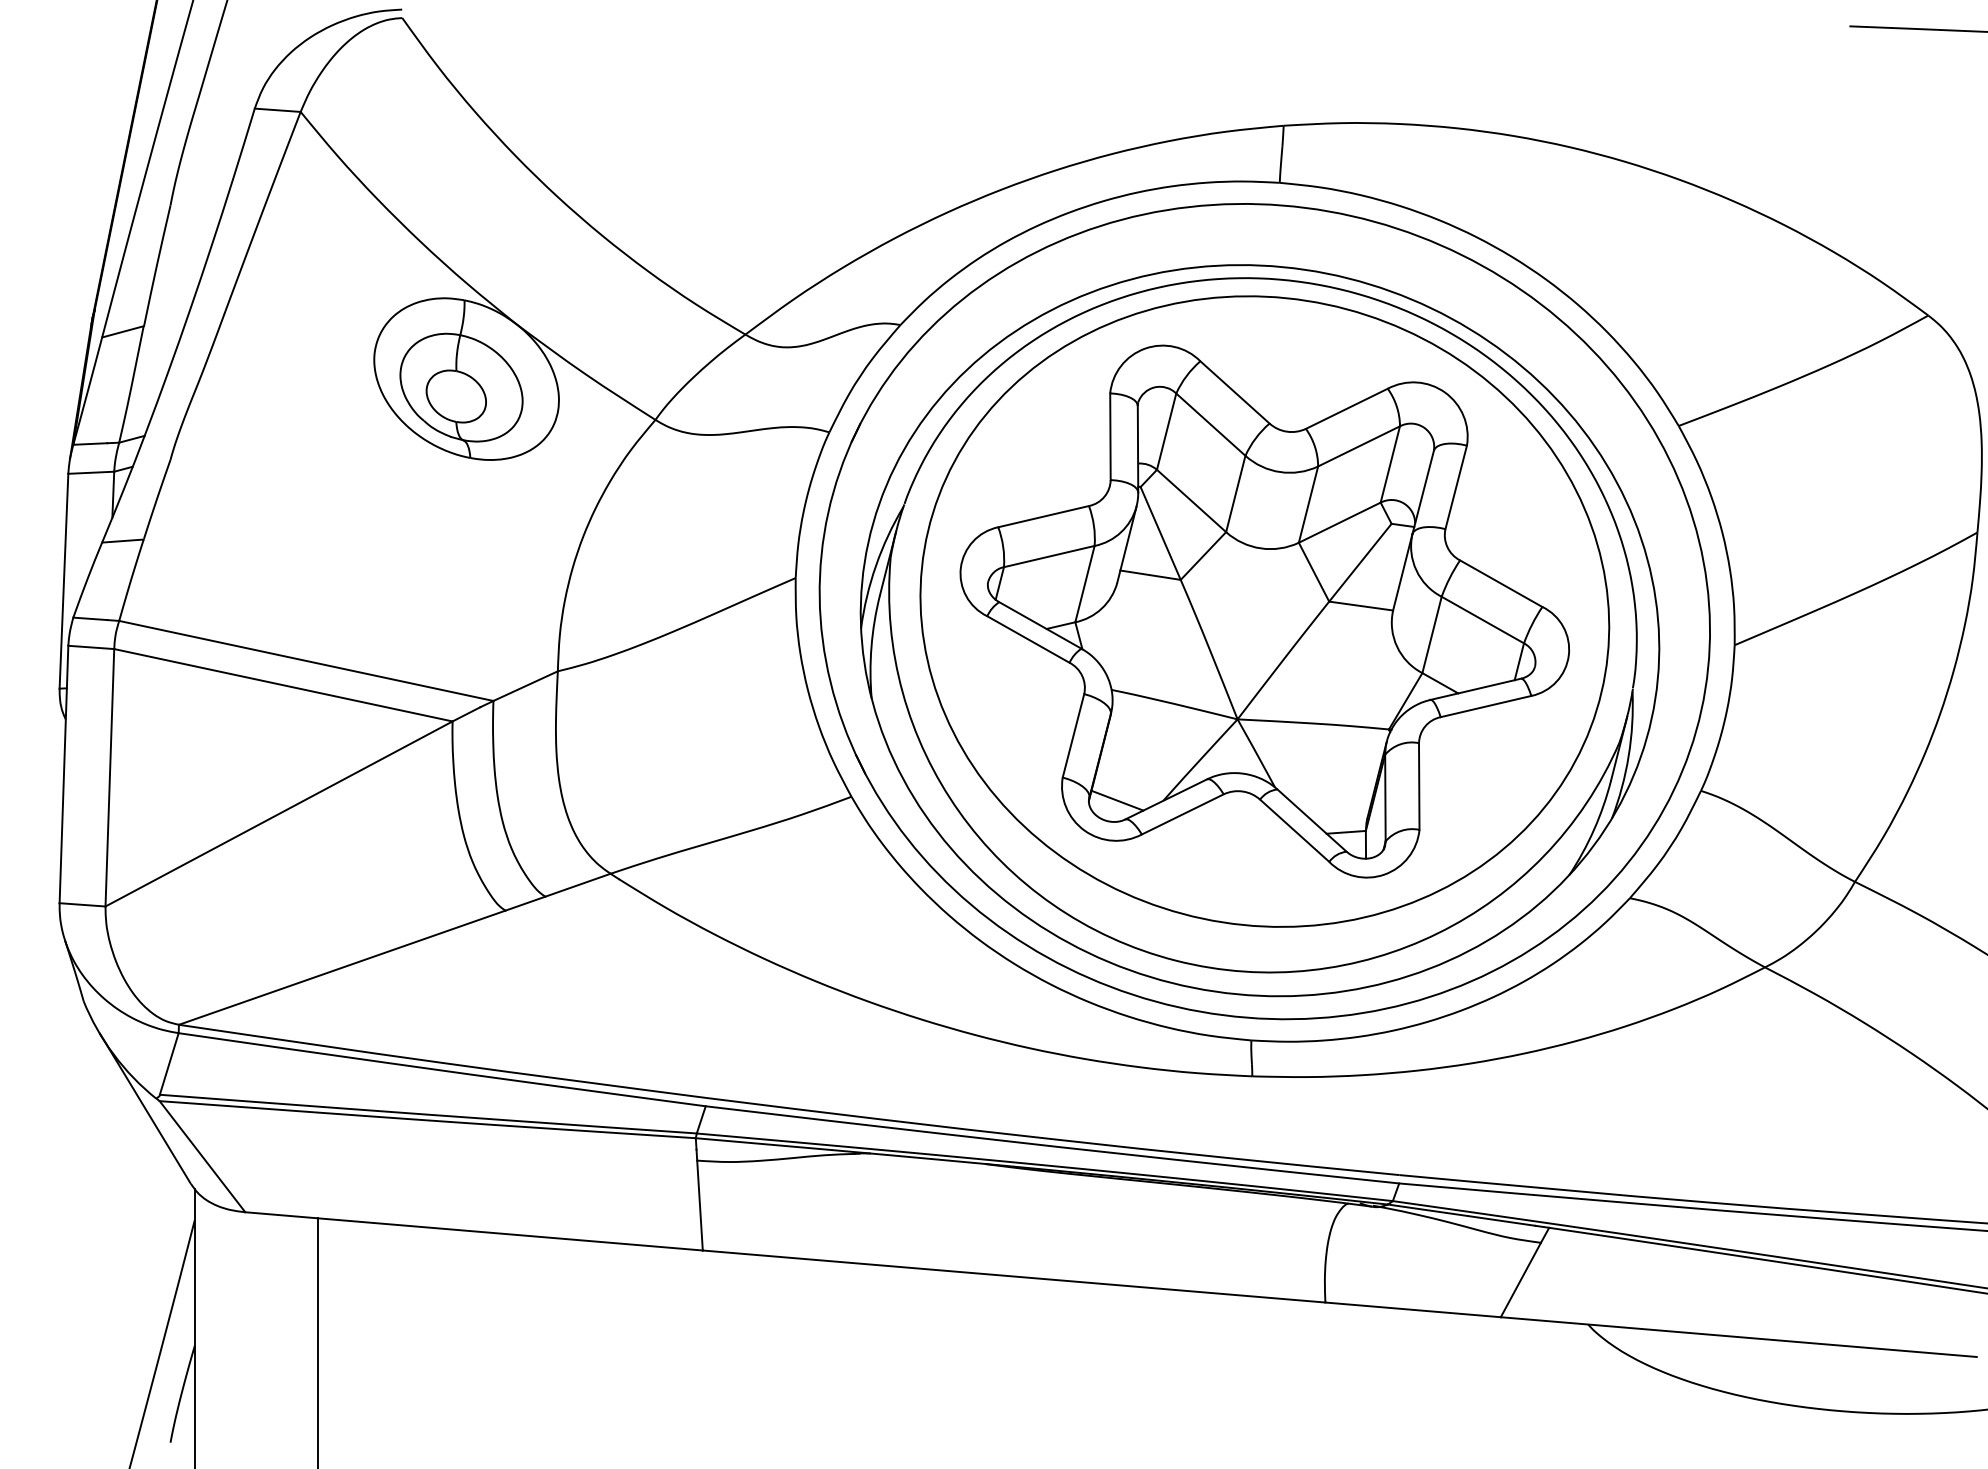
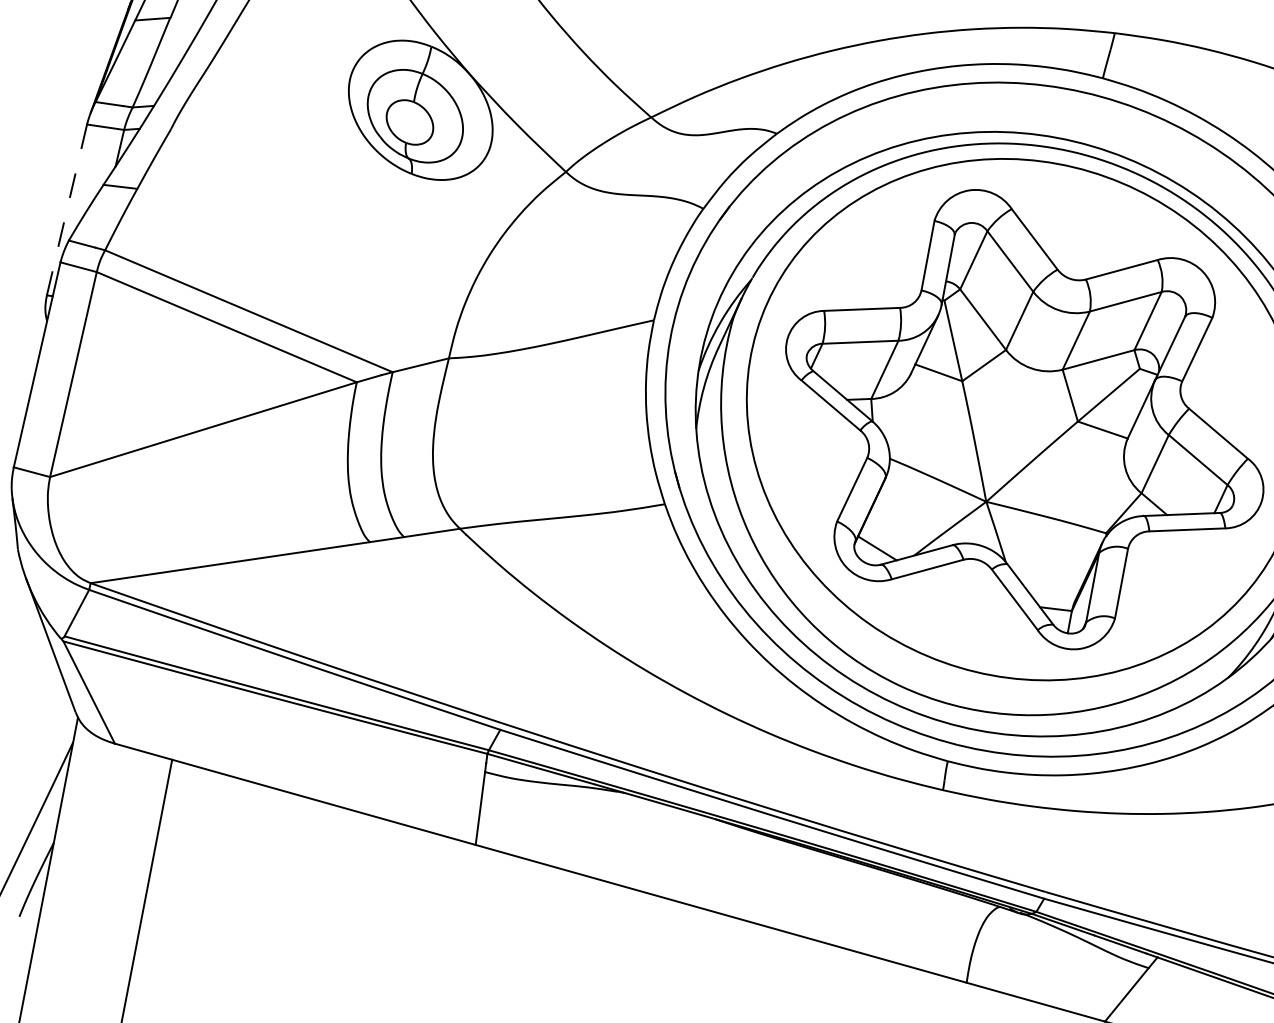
line: (63, 581) -> (66, 210), solid -> dashed

